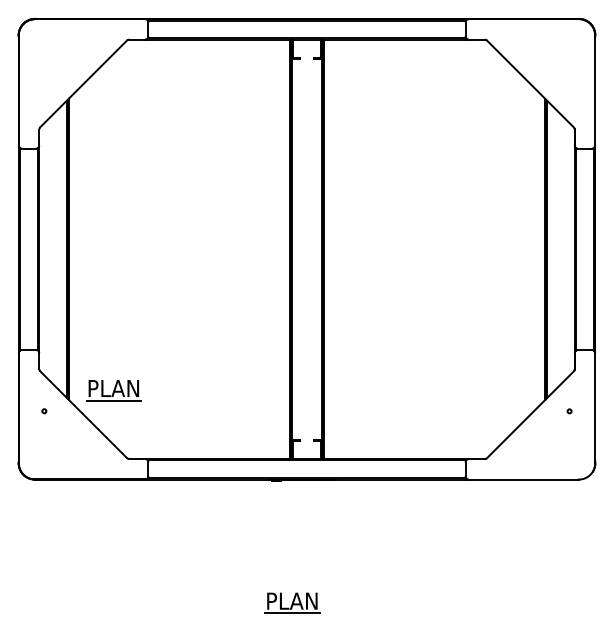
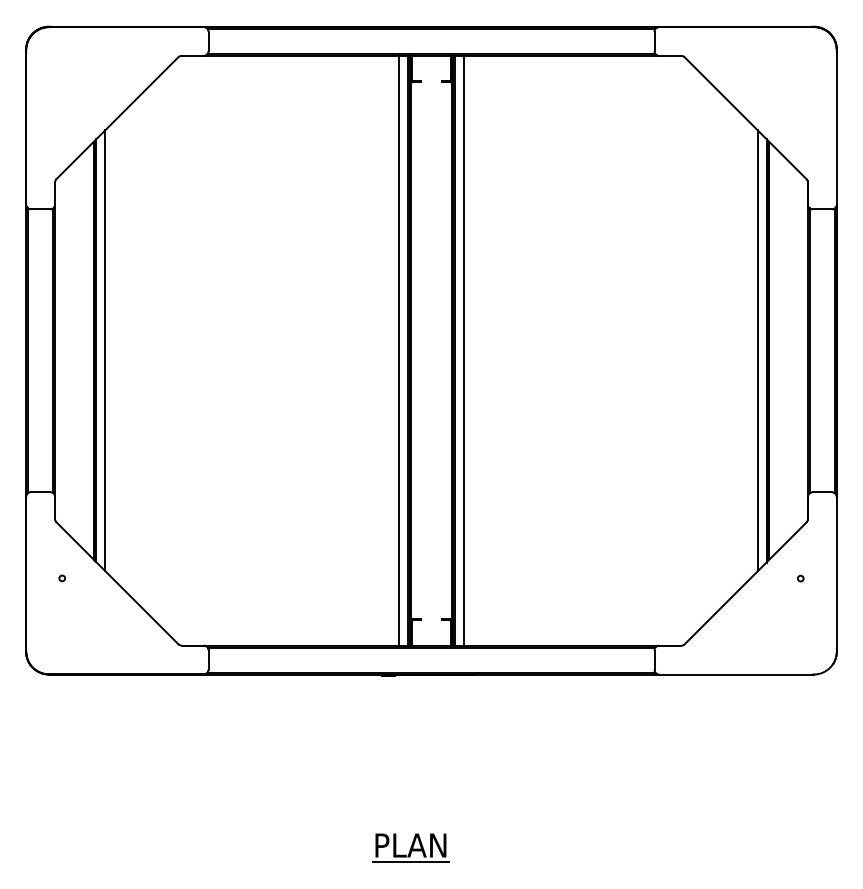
line: (75, 249) -> (105, 350), added
line: (284, 249) -> (399, 350), added
line: (329, 249) -> (463, 350), added
line: (538, 249) -> (757, 350), added
part: (113, 389) -> (159, 548), removed

